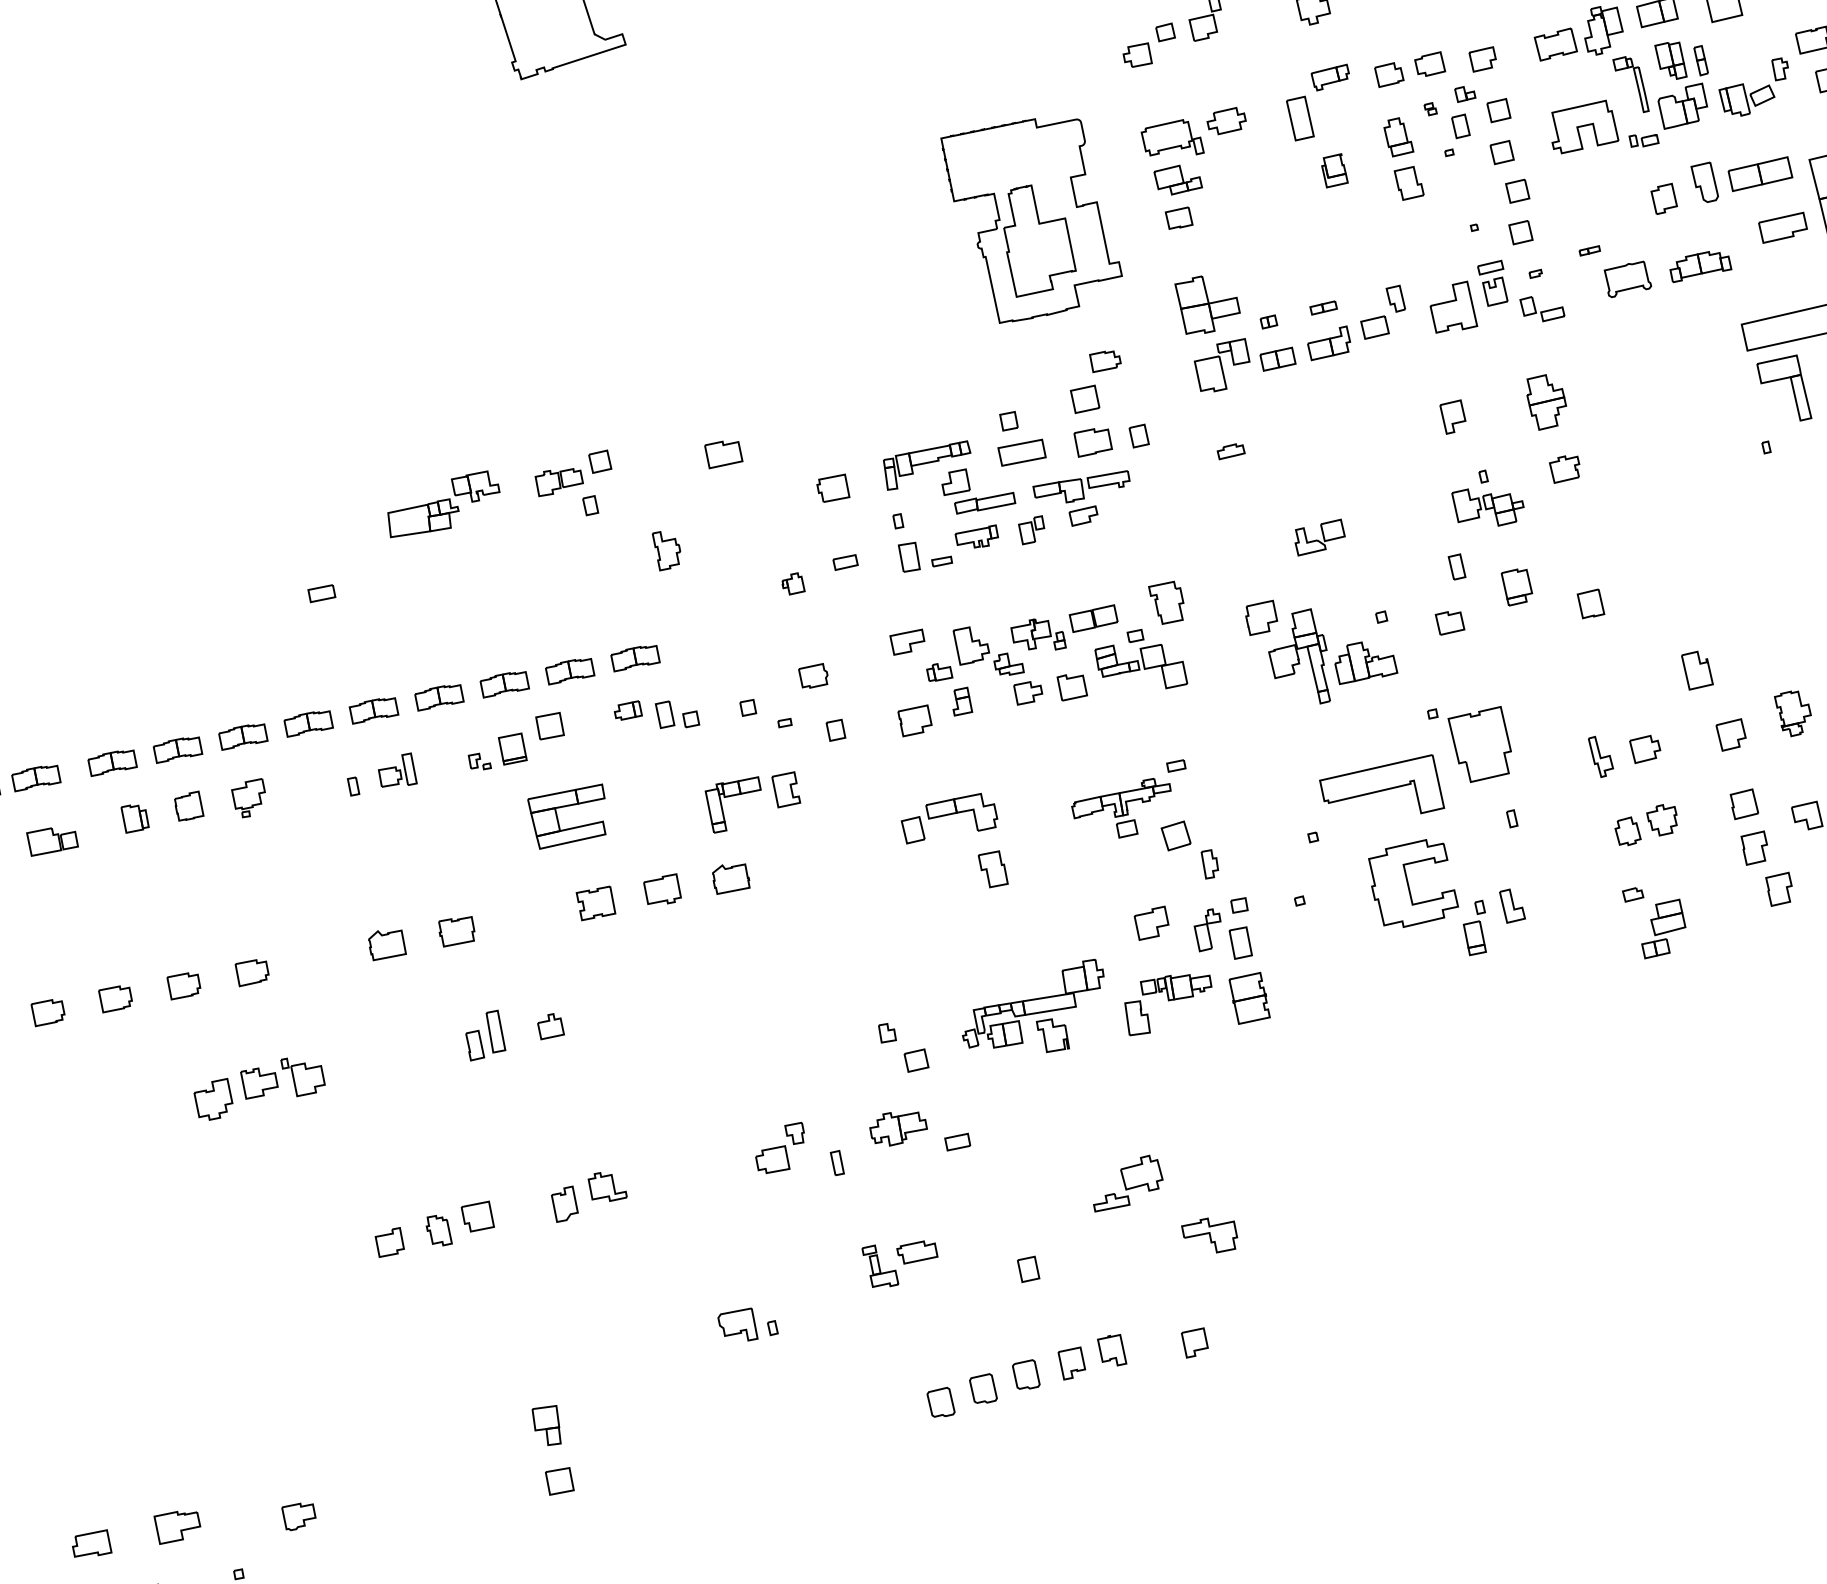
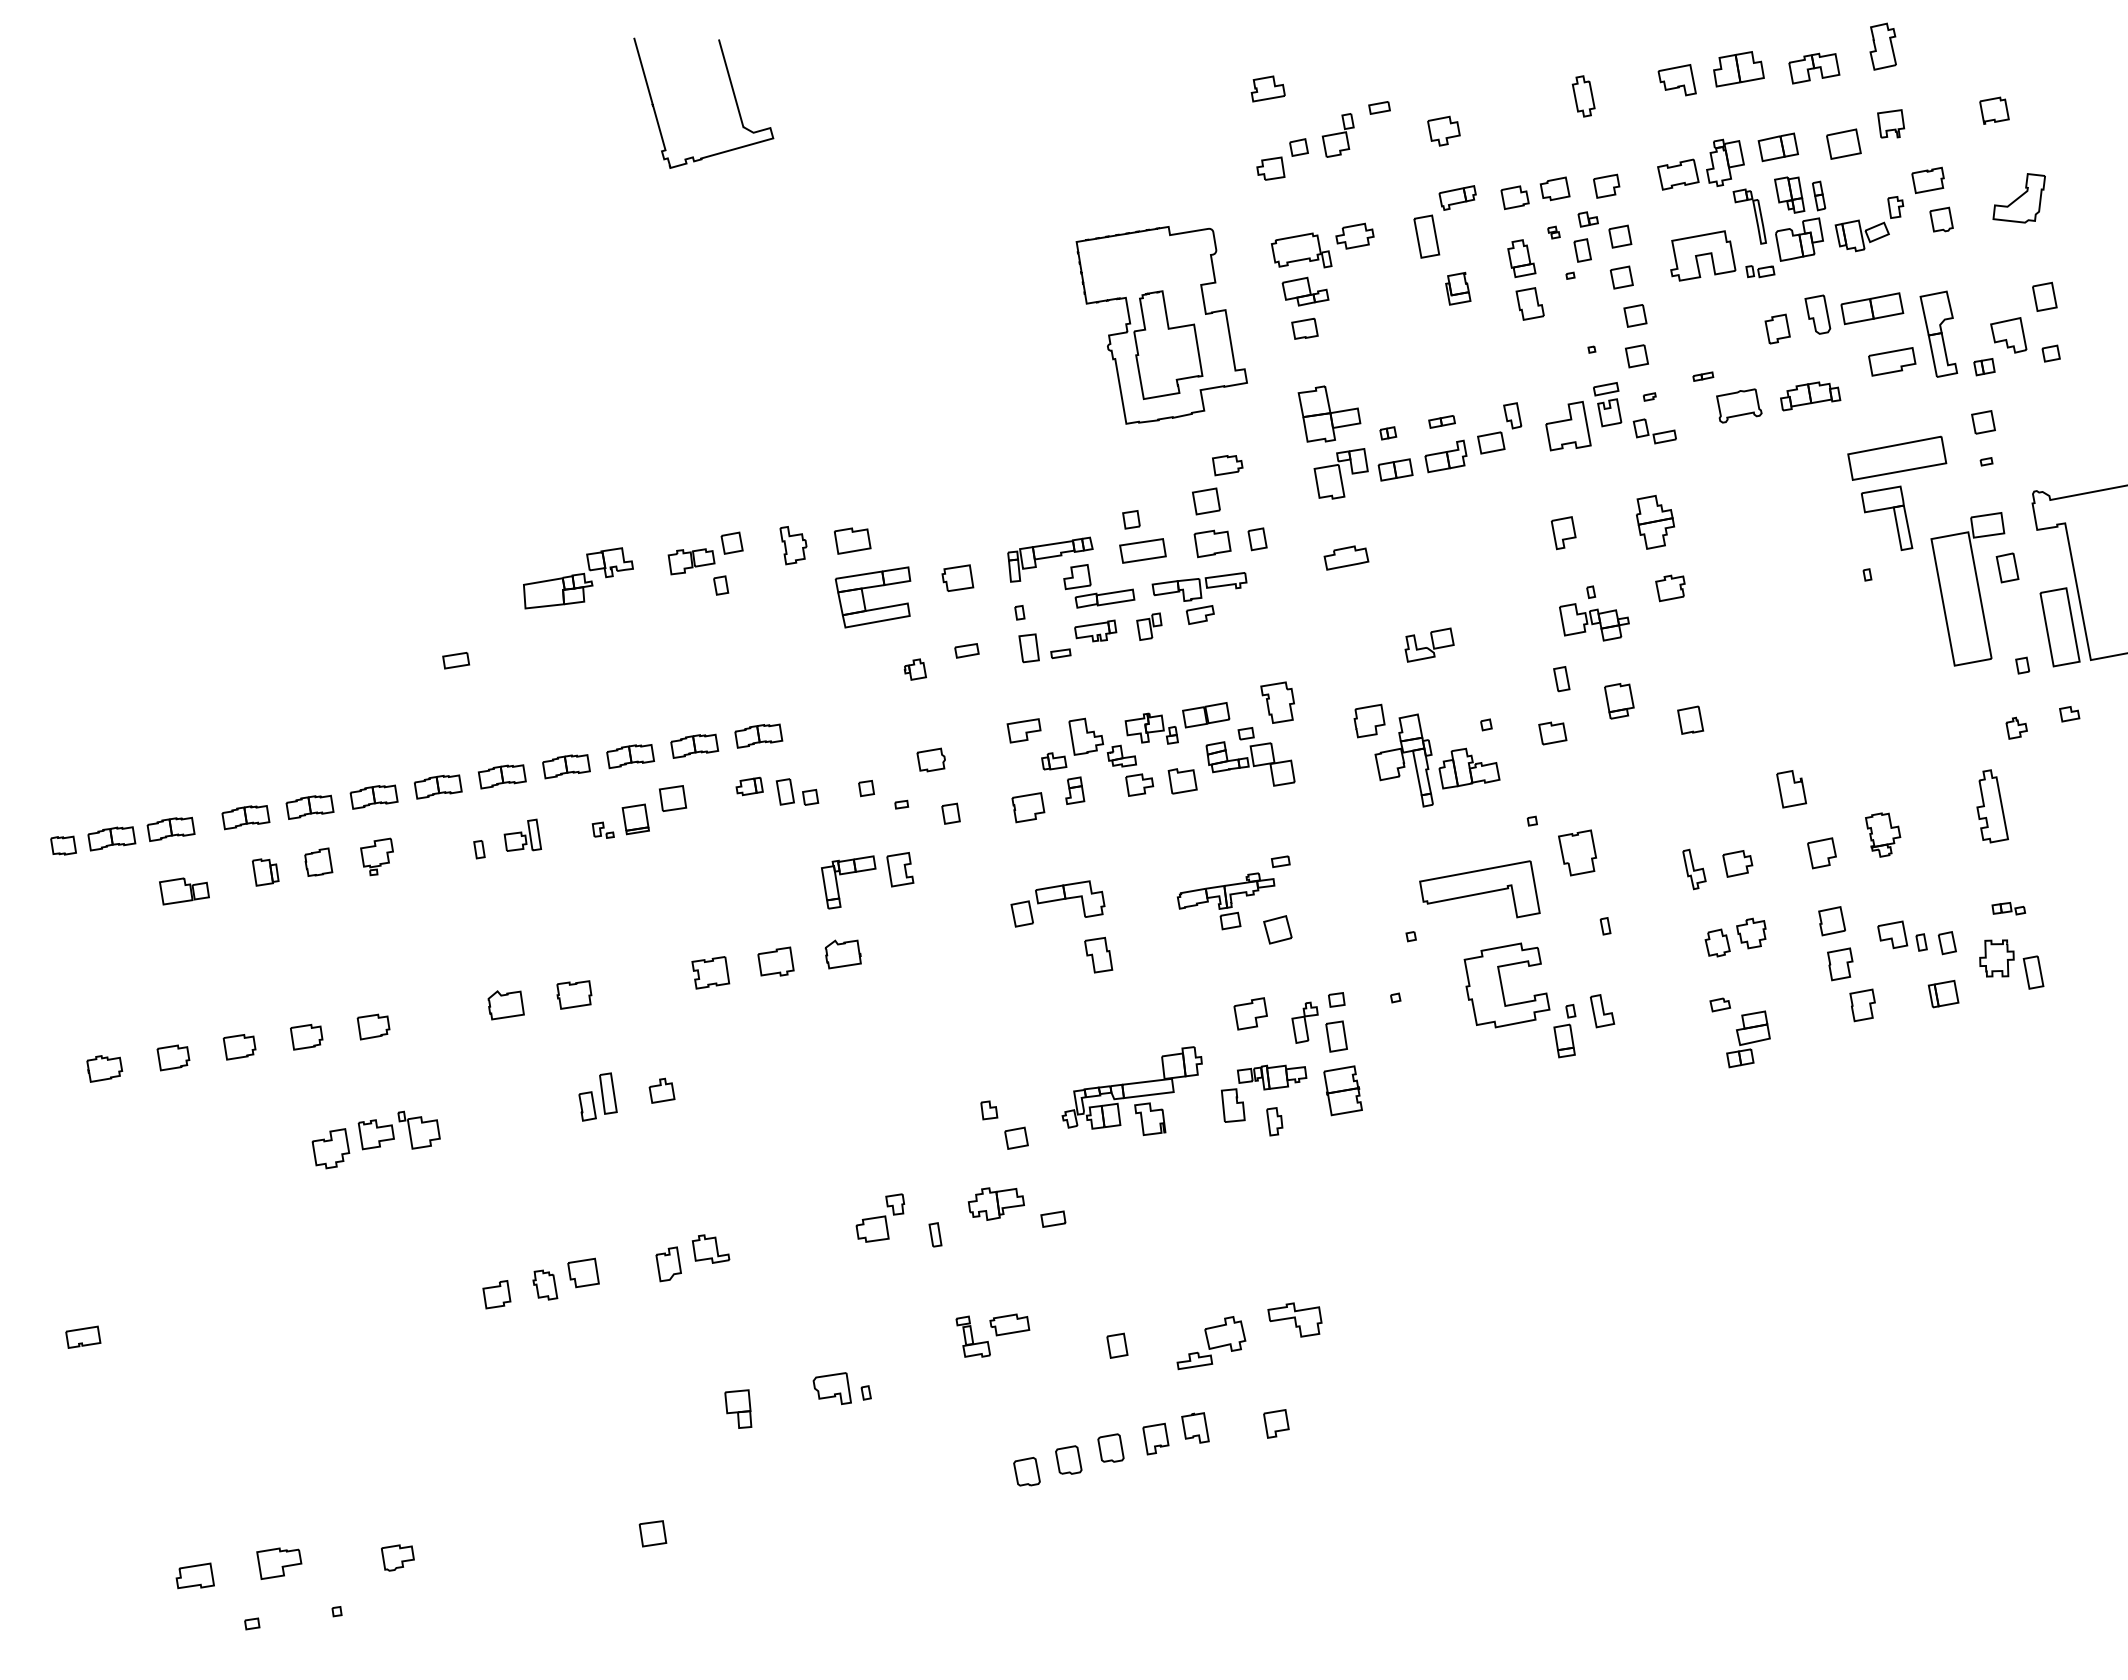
part: (1231, 451) -> (1346, 557), size x1.67
part: (666, 550) -> (793, 545), moved
part: (1480, 744) -> (1577, 852), size x0.62
part: (558, 817) -> (864, 597), moved
part: (1209, 864) -> (1274, 1121), moved
part: (1128, 1183) -> (1211, 1343), moved
part: (546, 1425) -> (738, 1408), moved

